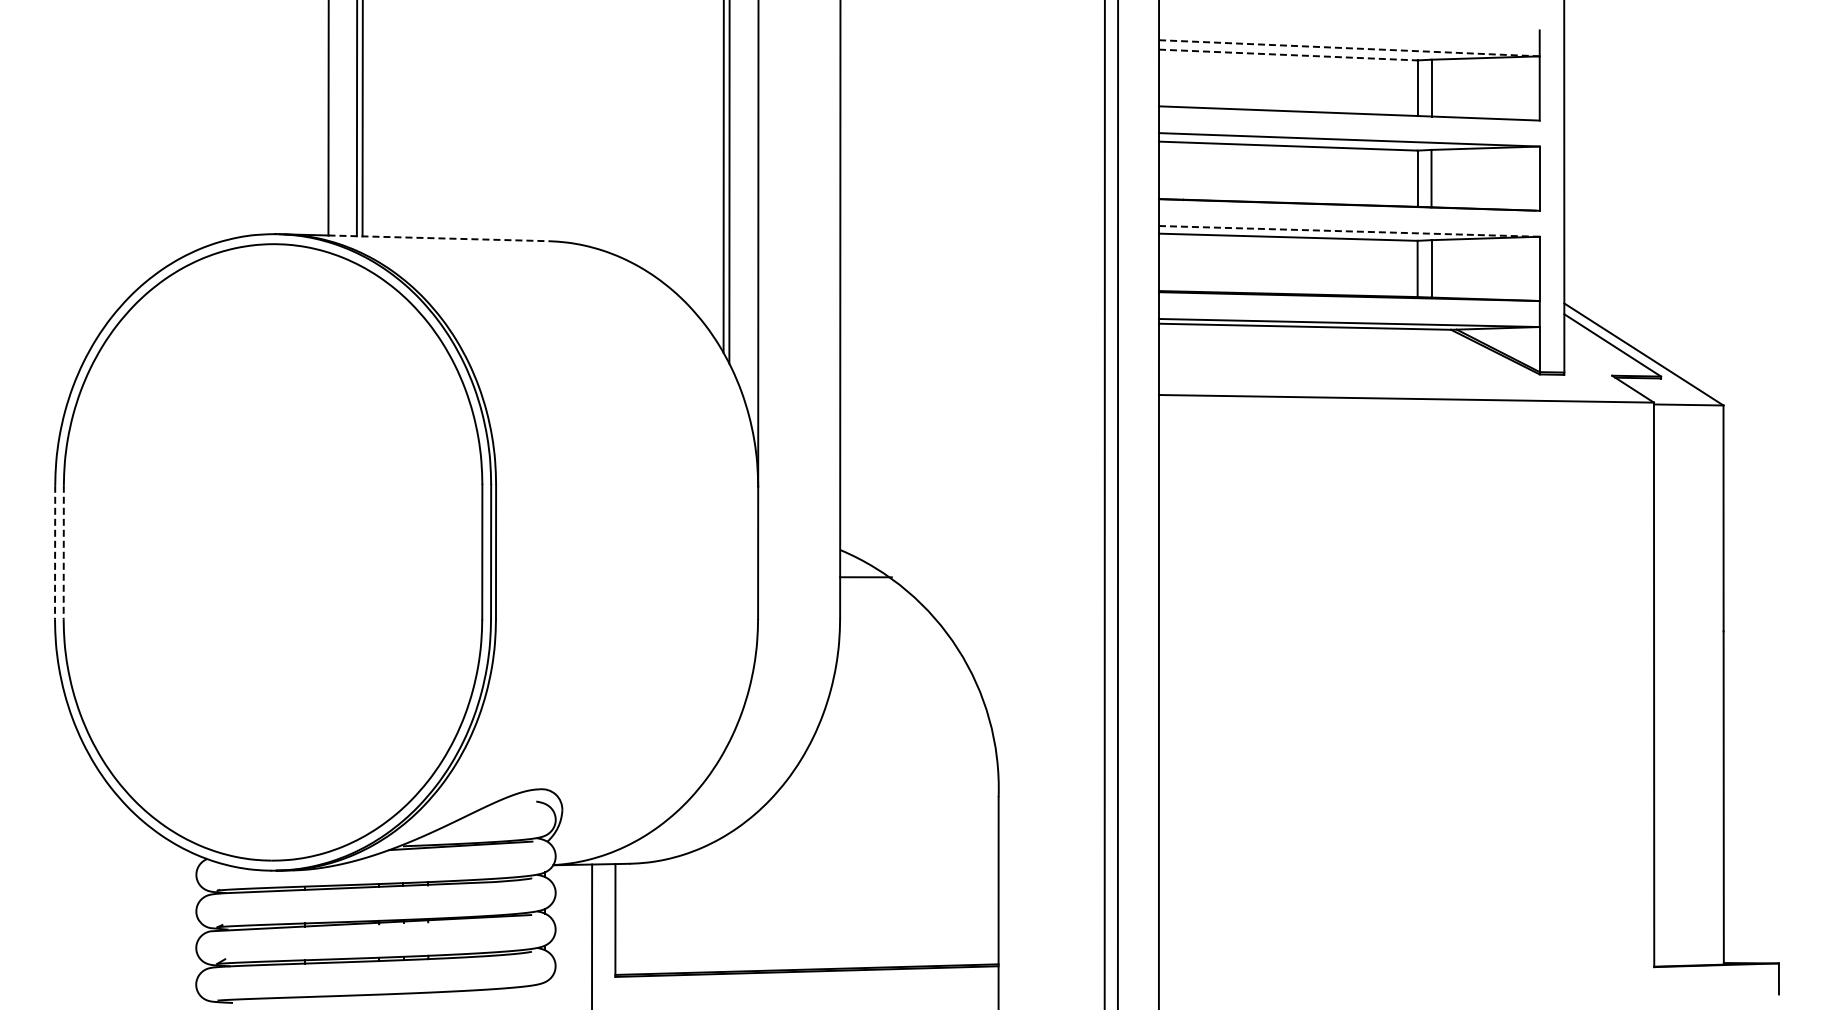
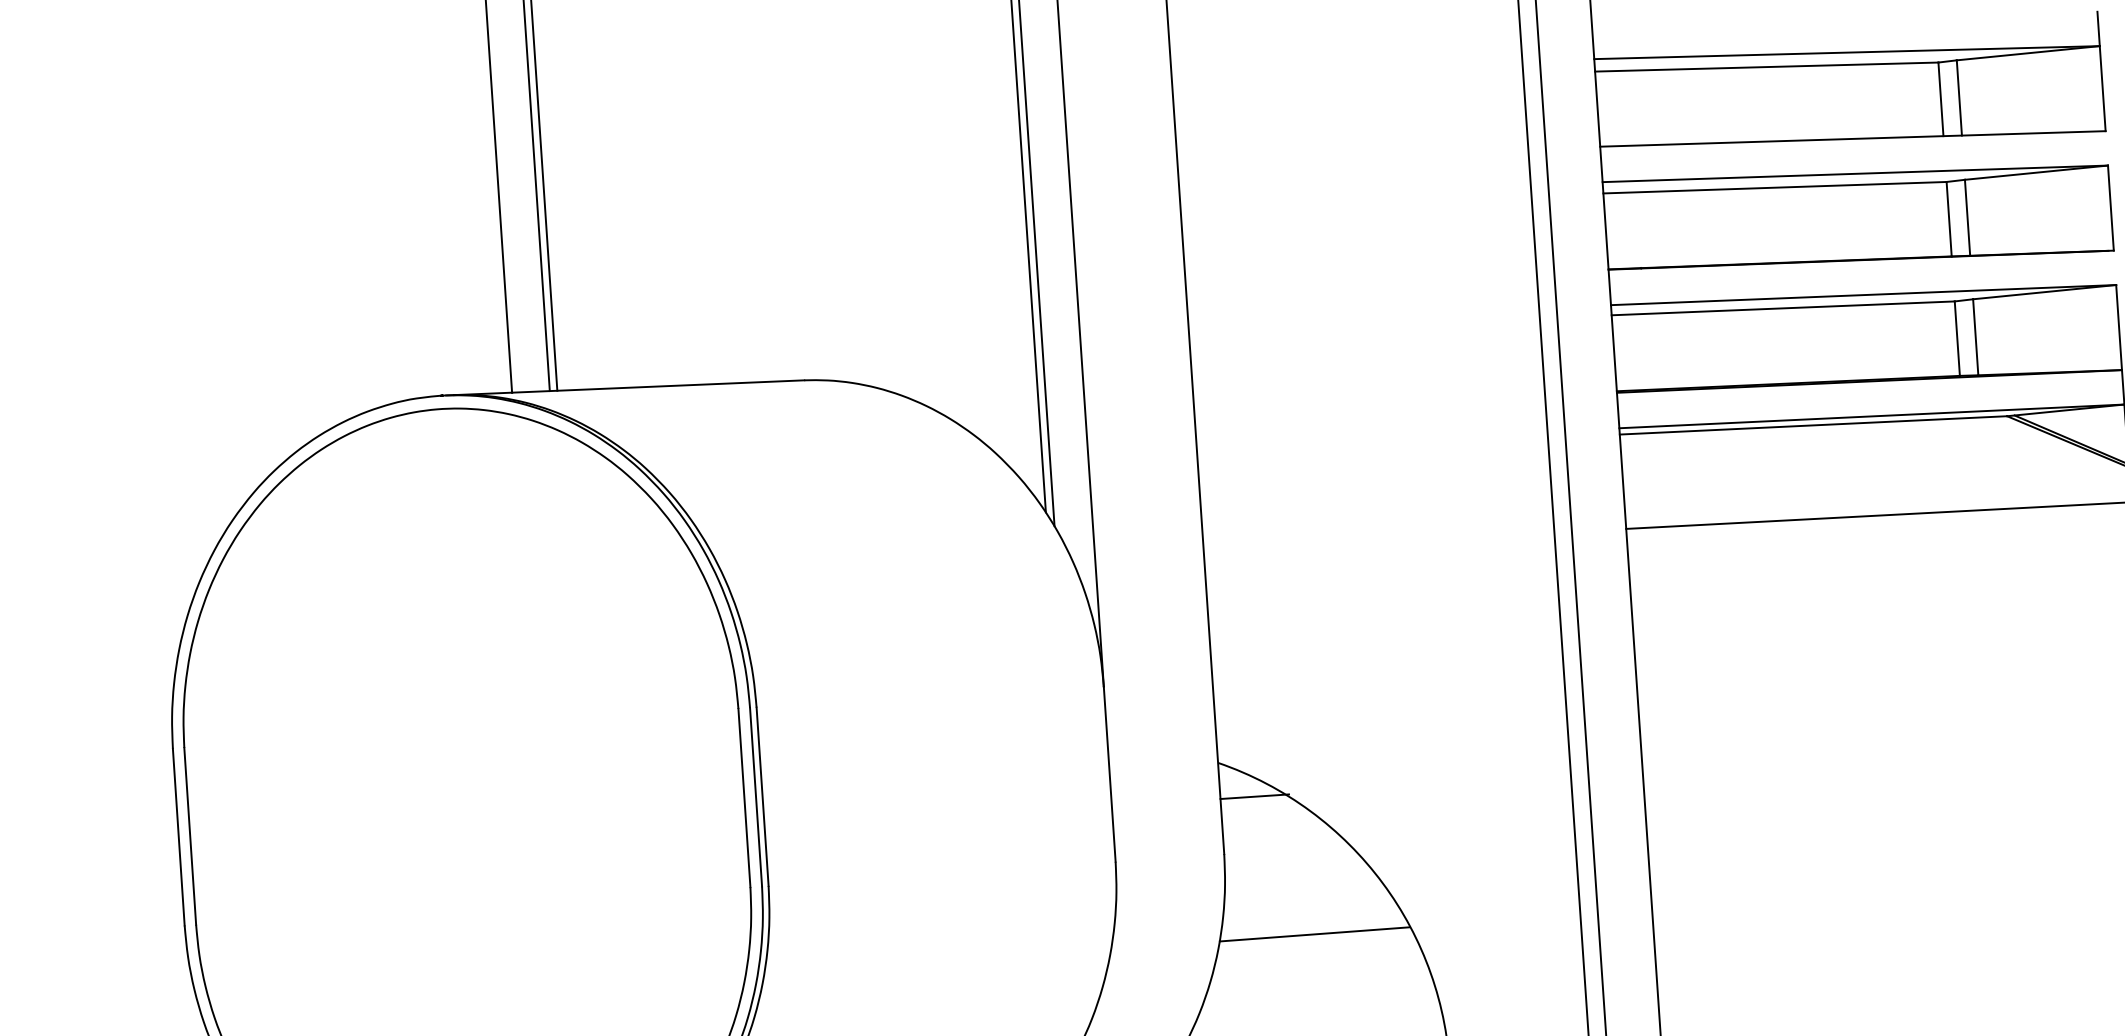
line: (1349, 48) -> (1847, 52), dashed -> solid
line: (1288, 55) -> (1767, 67), dashed -> solid
line: (1348, 231) -> (1862, 295), dashed -> solid
line: (439, 238) -> (659, 386), dashed -> solid
line: (55, 552) -> (179, 837), dashed -> solid
line: (63, 552) -> (189, 836), dashed -> solid
line: (903, 683) -> (1313, 933), added

